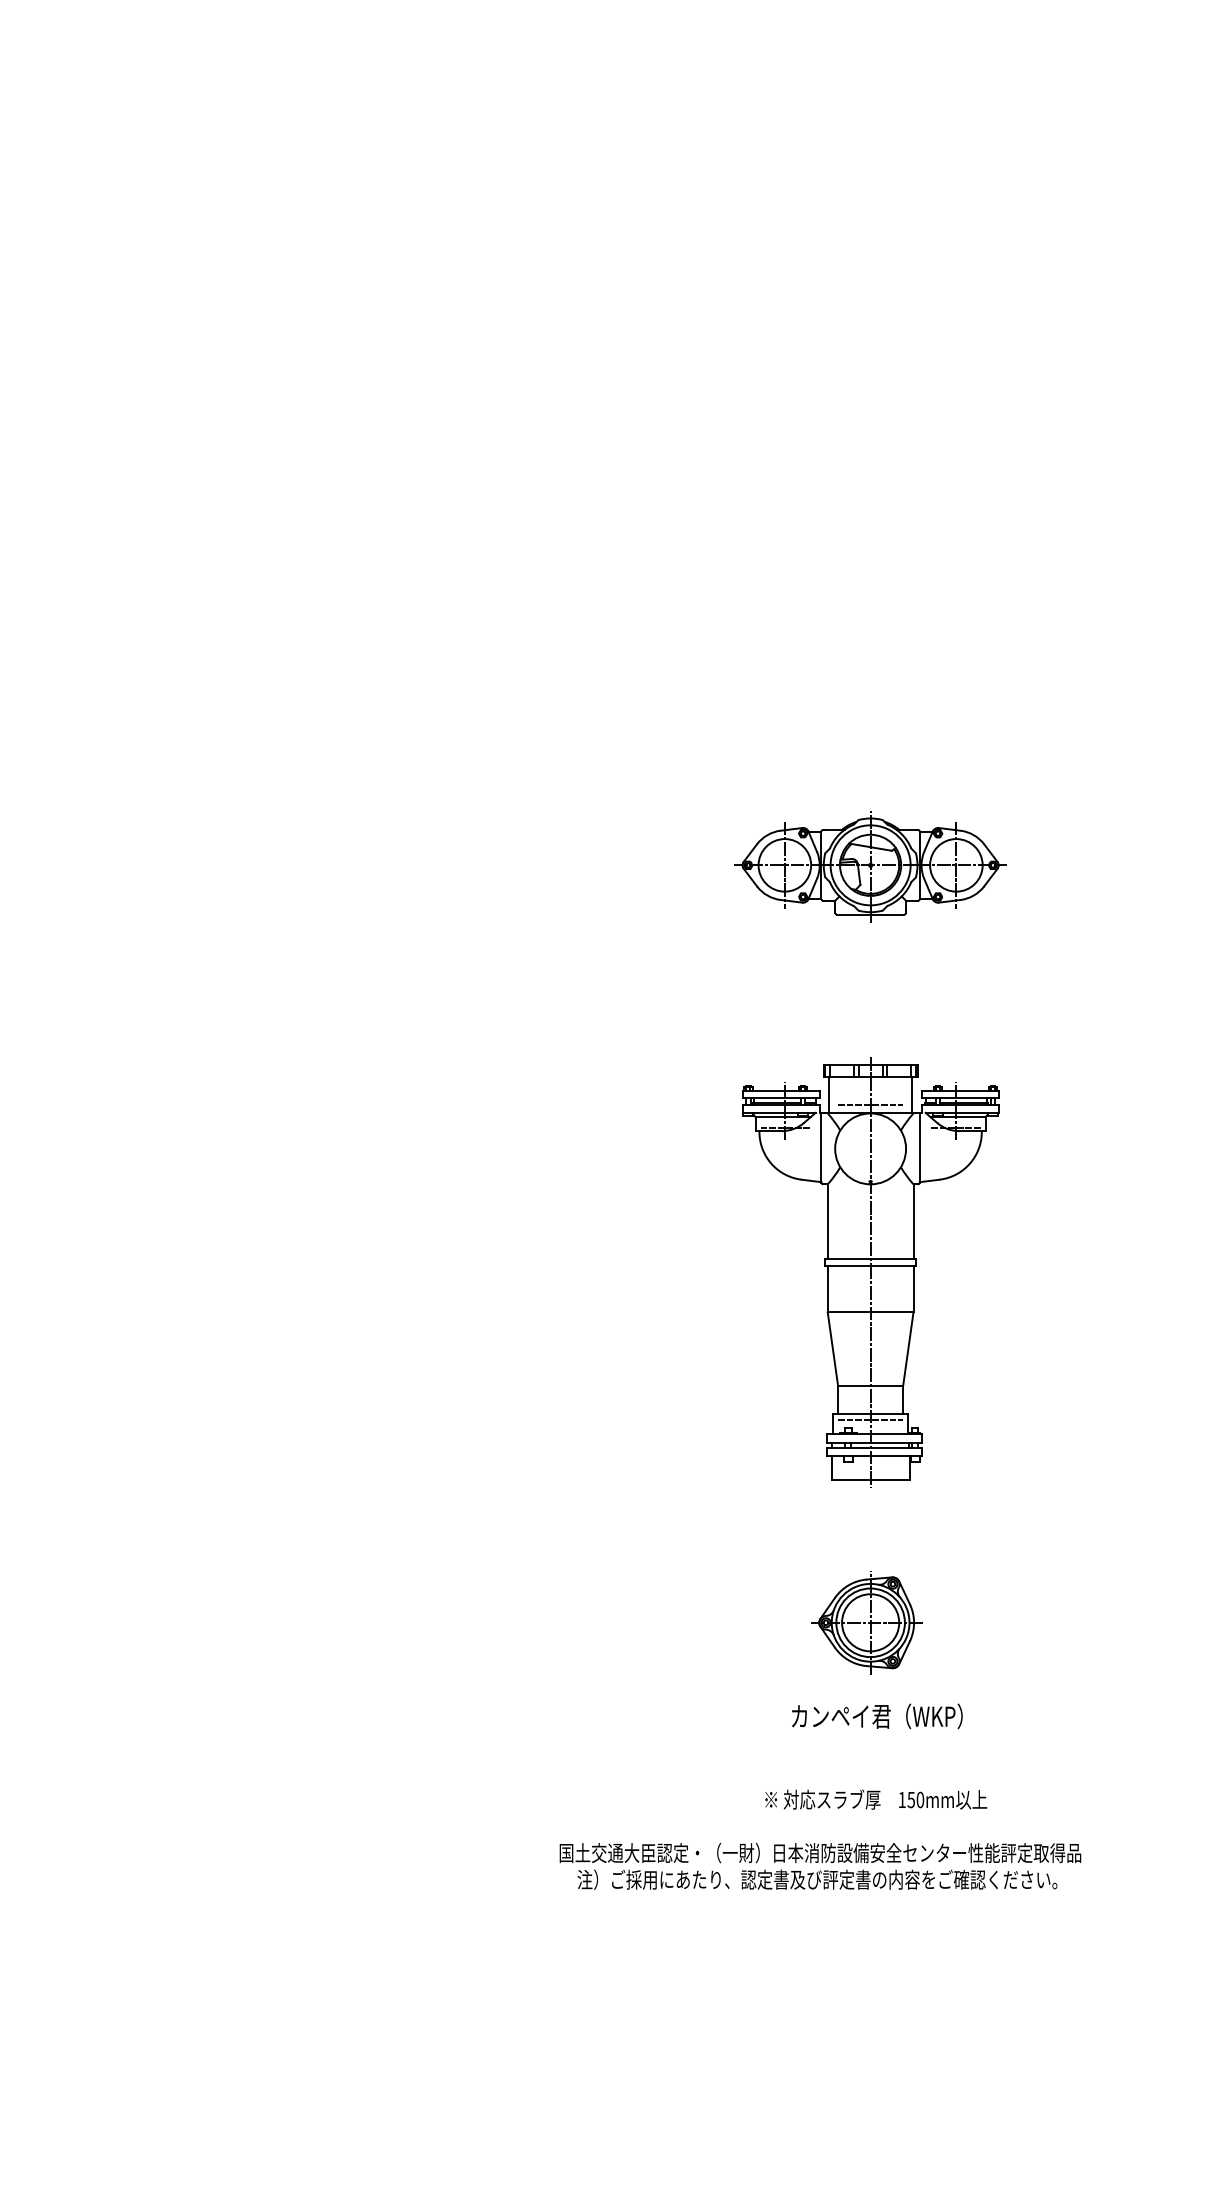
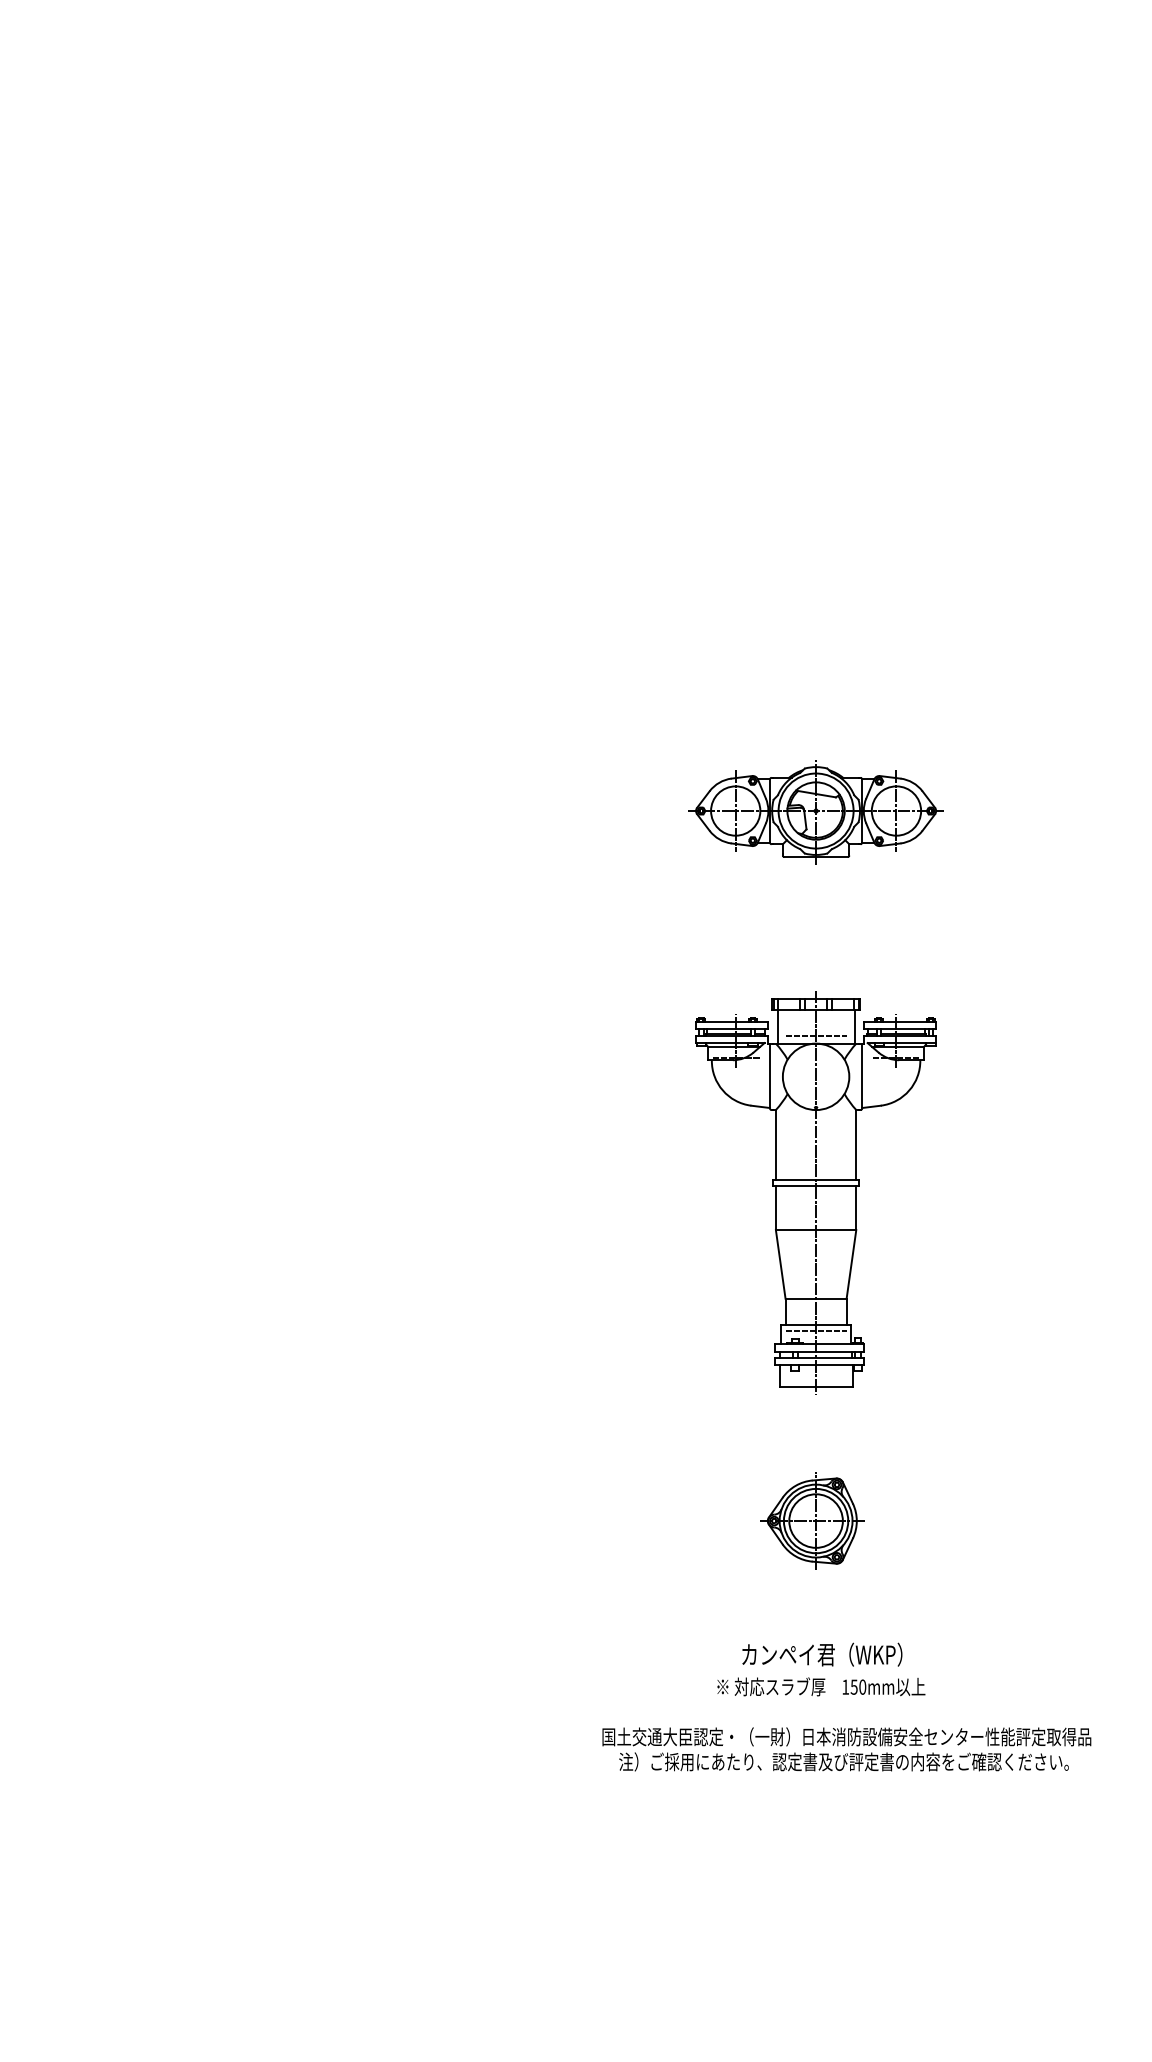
text: (877, 1716) -> (822, 1654), moved
text: (820, 1866) -> (846, 1749), moved

